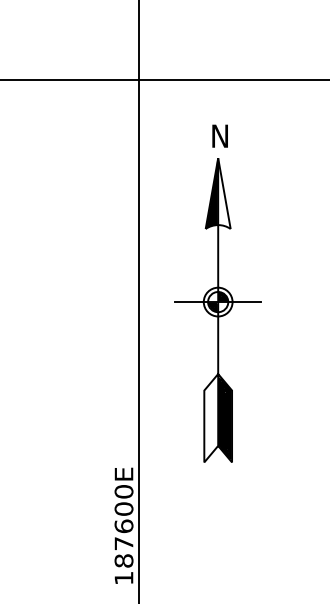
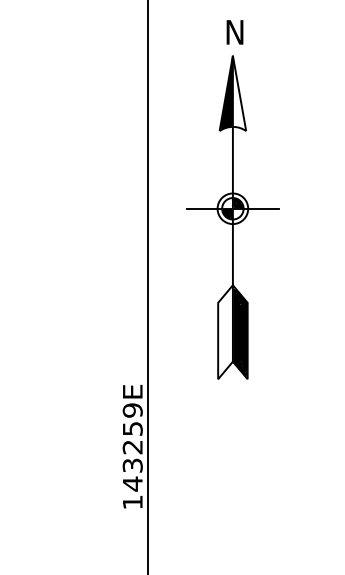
text: (123, 526) -> (132, 447), 187600E -> 143259E

